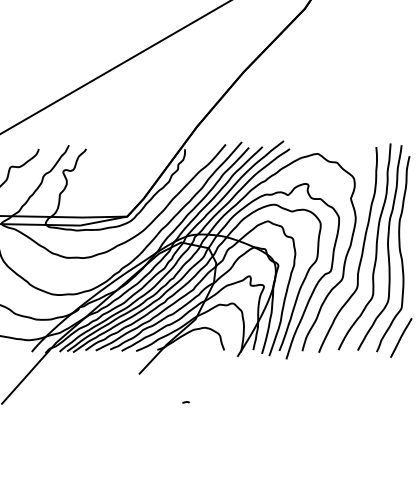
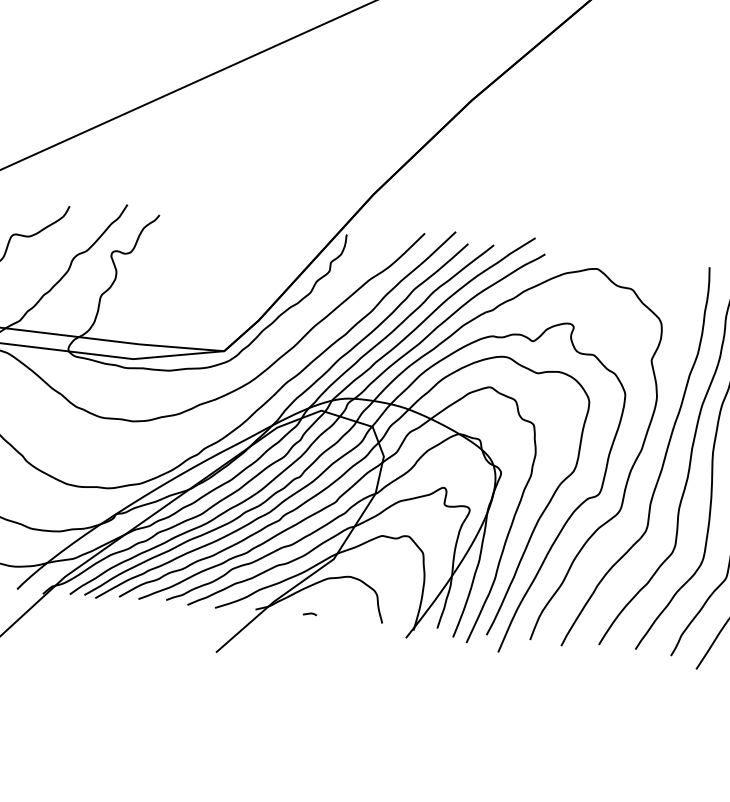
curve: (185, 402) -> (308, 614), moved

